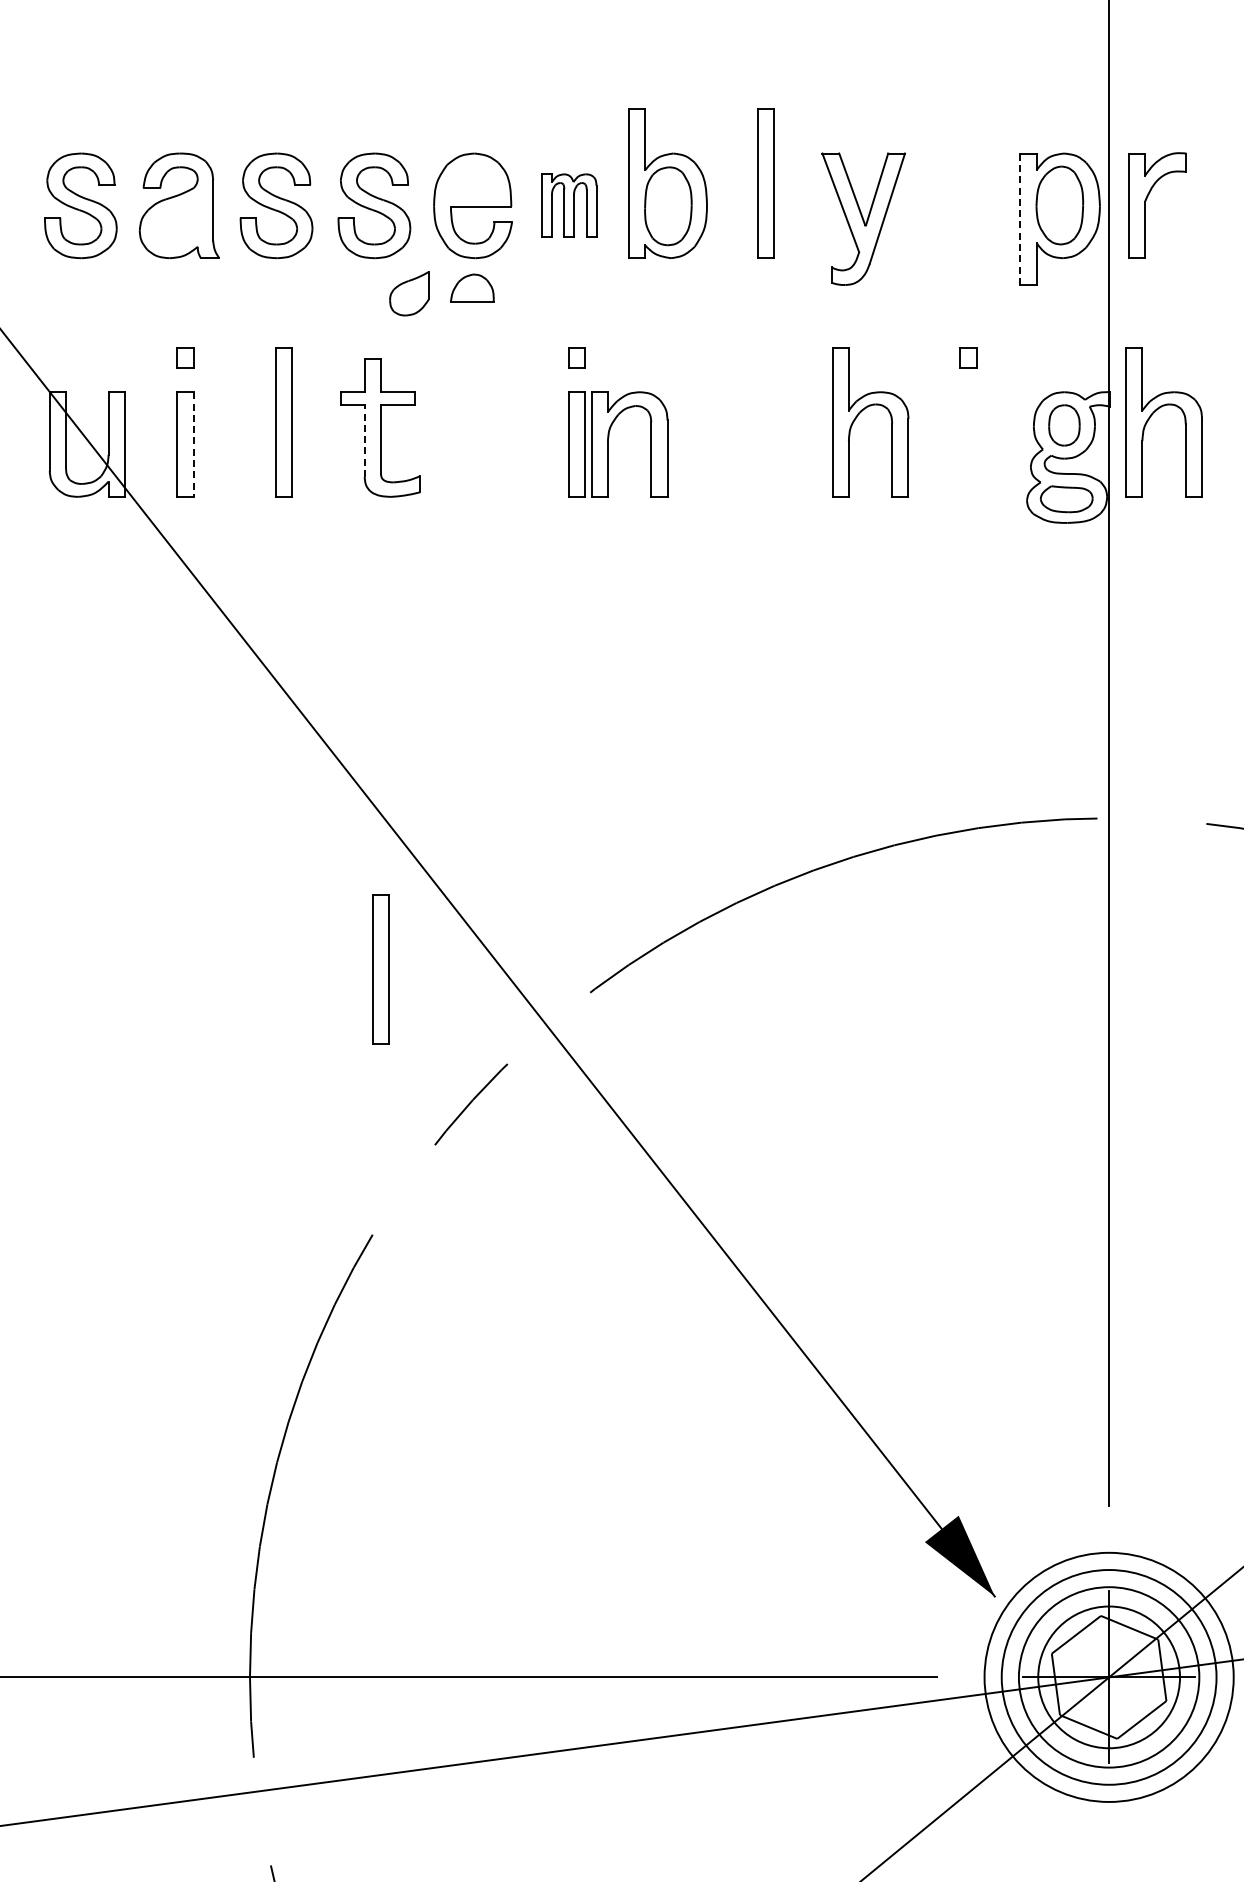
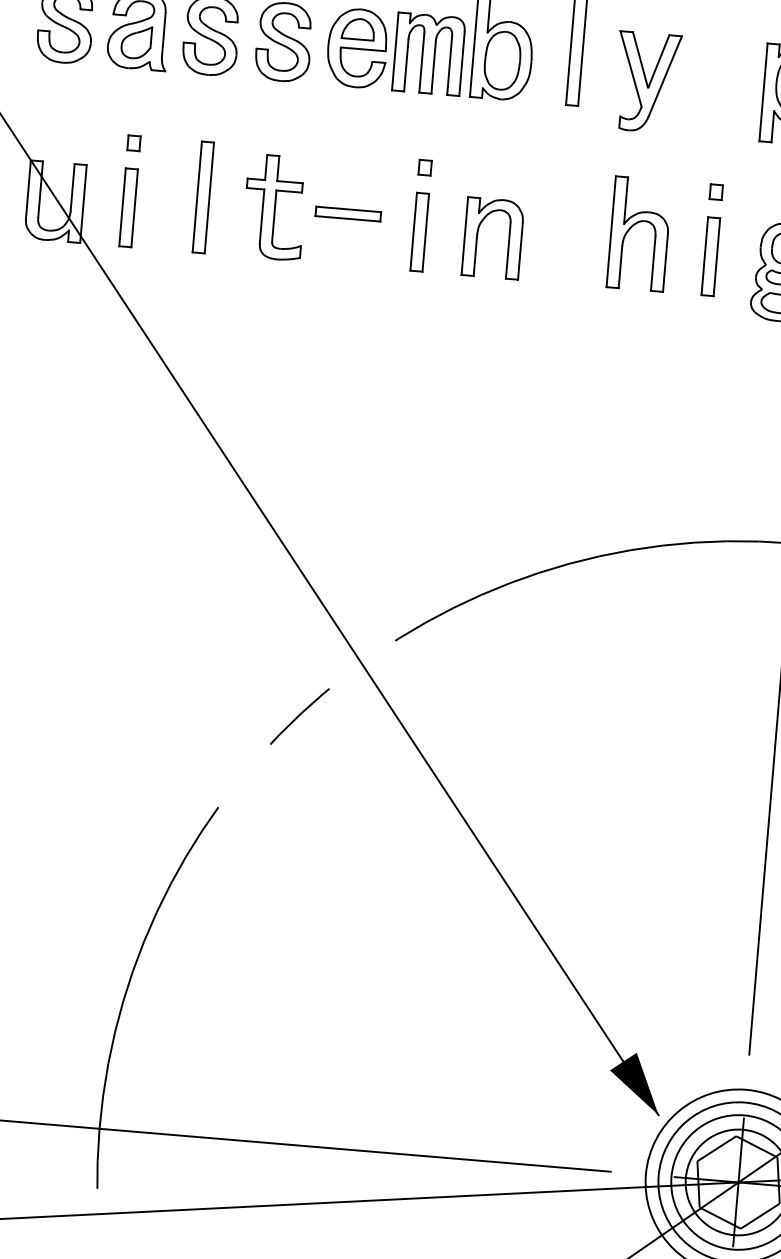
part: (569, 205) -> (429, 54), size x1.67
line: (1020, 219) -> (763, 92), dashed -> solid
part: (472, 287) -> (358, 28), moved
part: (409, 293) -> (136, 42), moved
part: (479, 428) -> (348, 214), added
line: (364, 440) -> (261, 215), dashed -> solid
part: (608, 444) -> (477, 237), moved
part: (968, 444) -> (710, 256), added
line: (193, 445) -> (134, 209), dashed -> solid
part: (380, 969) -> (240, 610), removed

